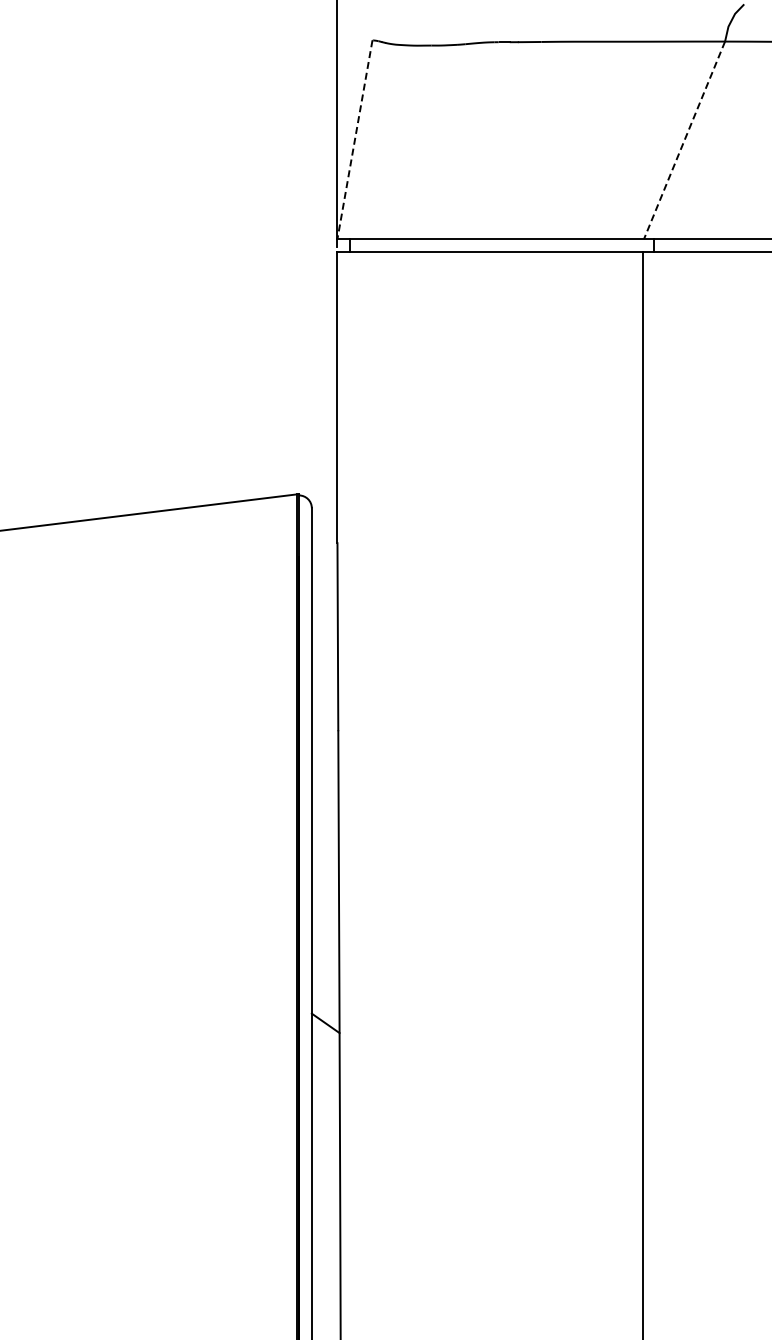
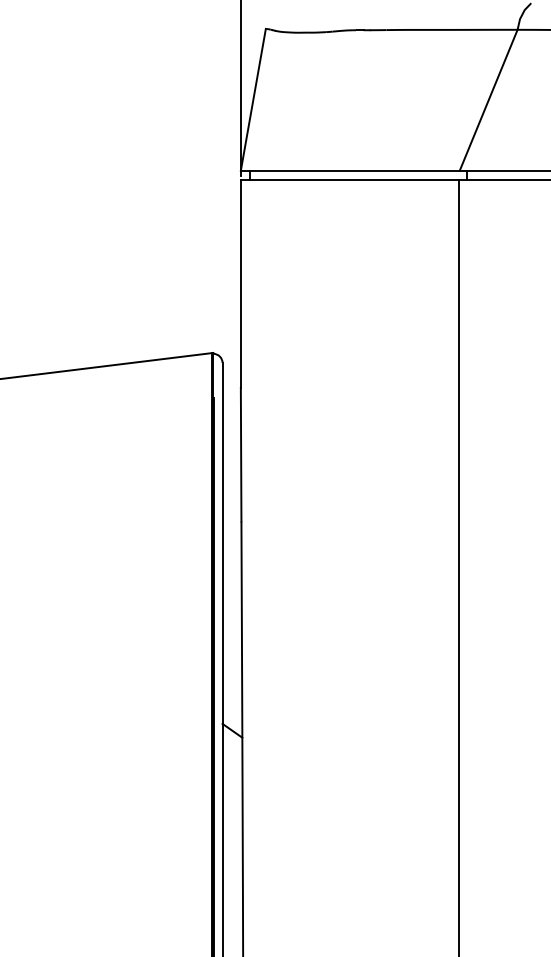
line: (354, 139) -> (253, 99), dashed -> solid
line: (684, 140) -> (488, 100), dashed -> solid

